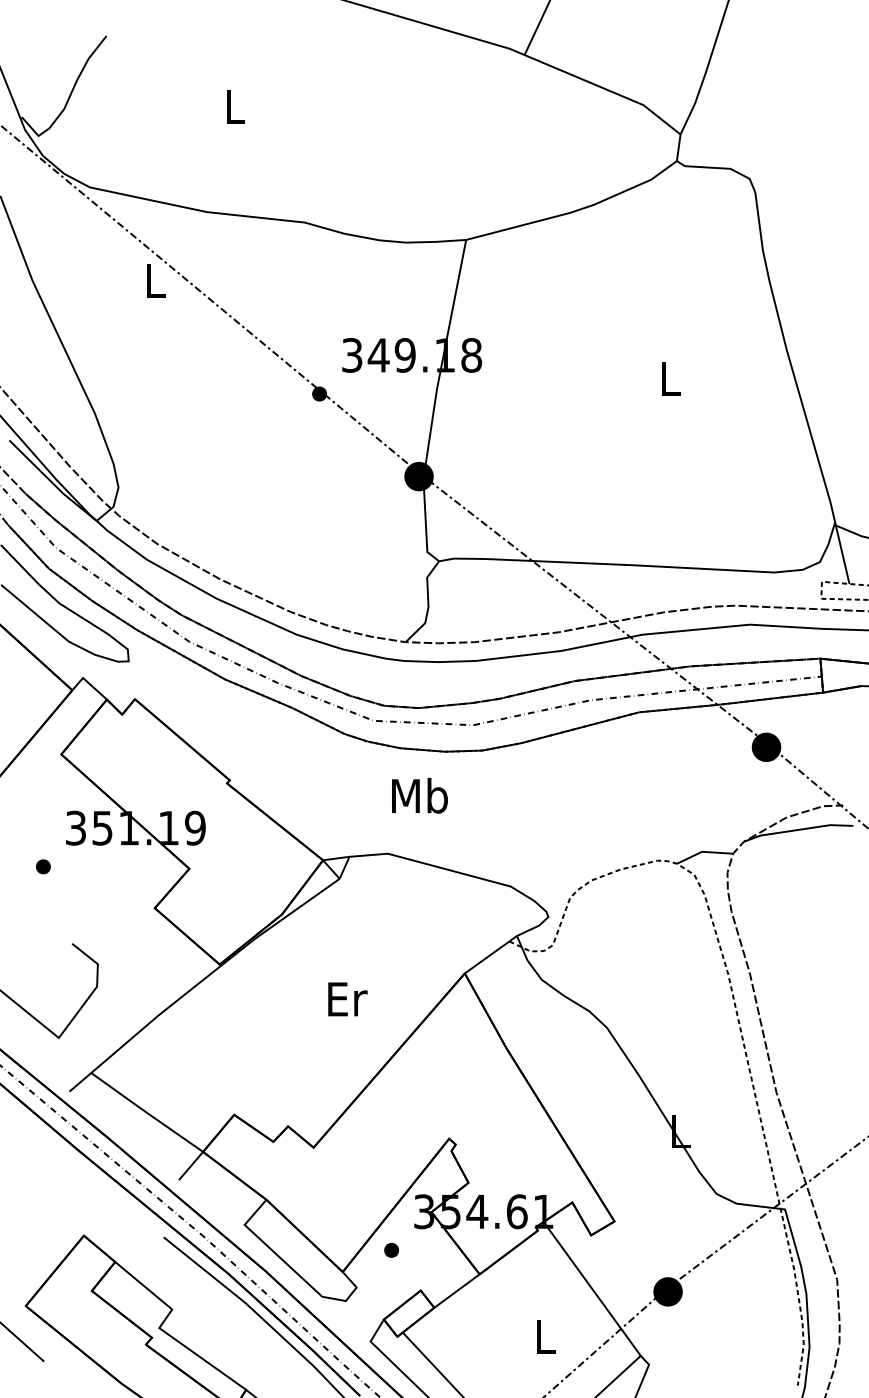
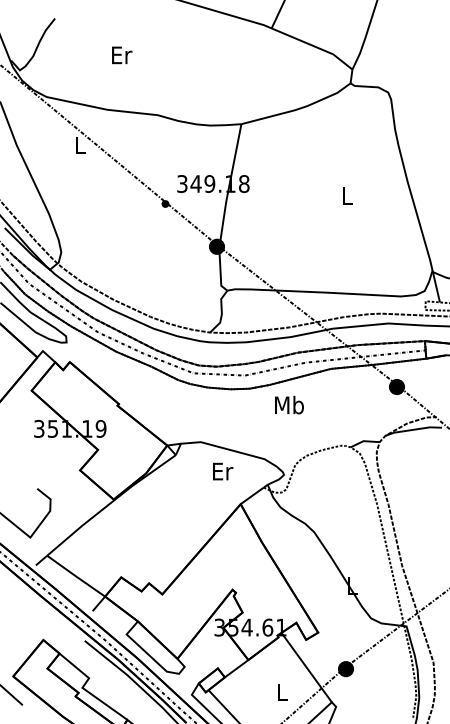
text: (236, 107) -> (122, 55), L -> Er
text: (420, 794) -> (289, 404), moved
part: (43, 865) -> (22, 448), removed
text: (348, 999) -> (223, 471), moved
part: (391, 1250) -> (202, 647), removed

